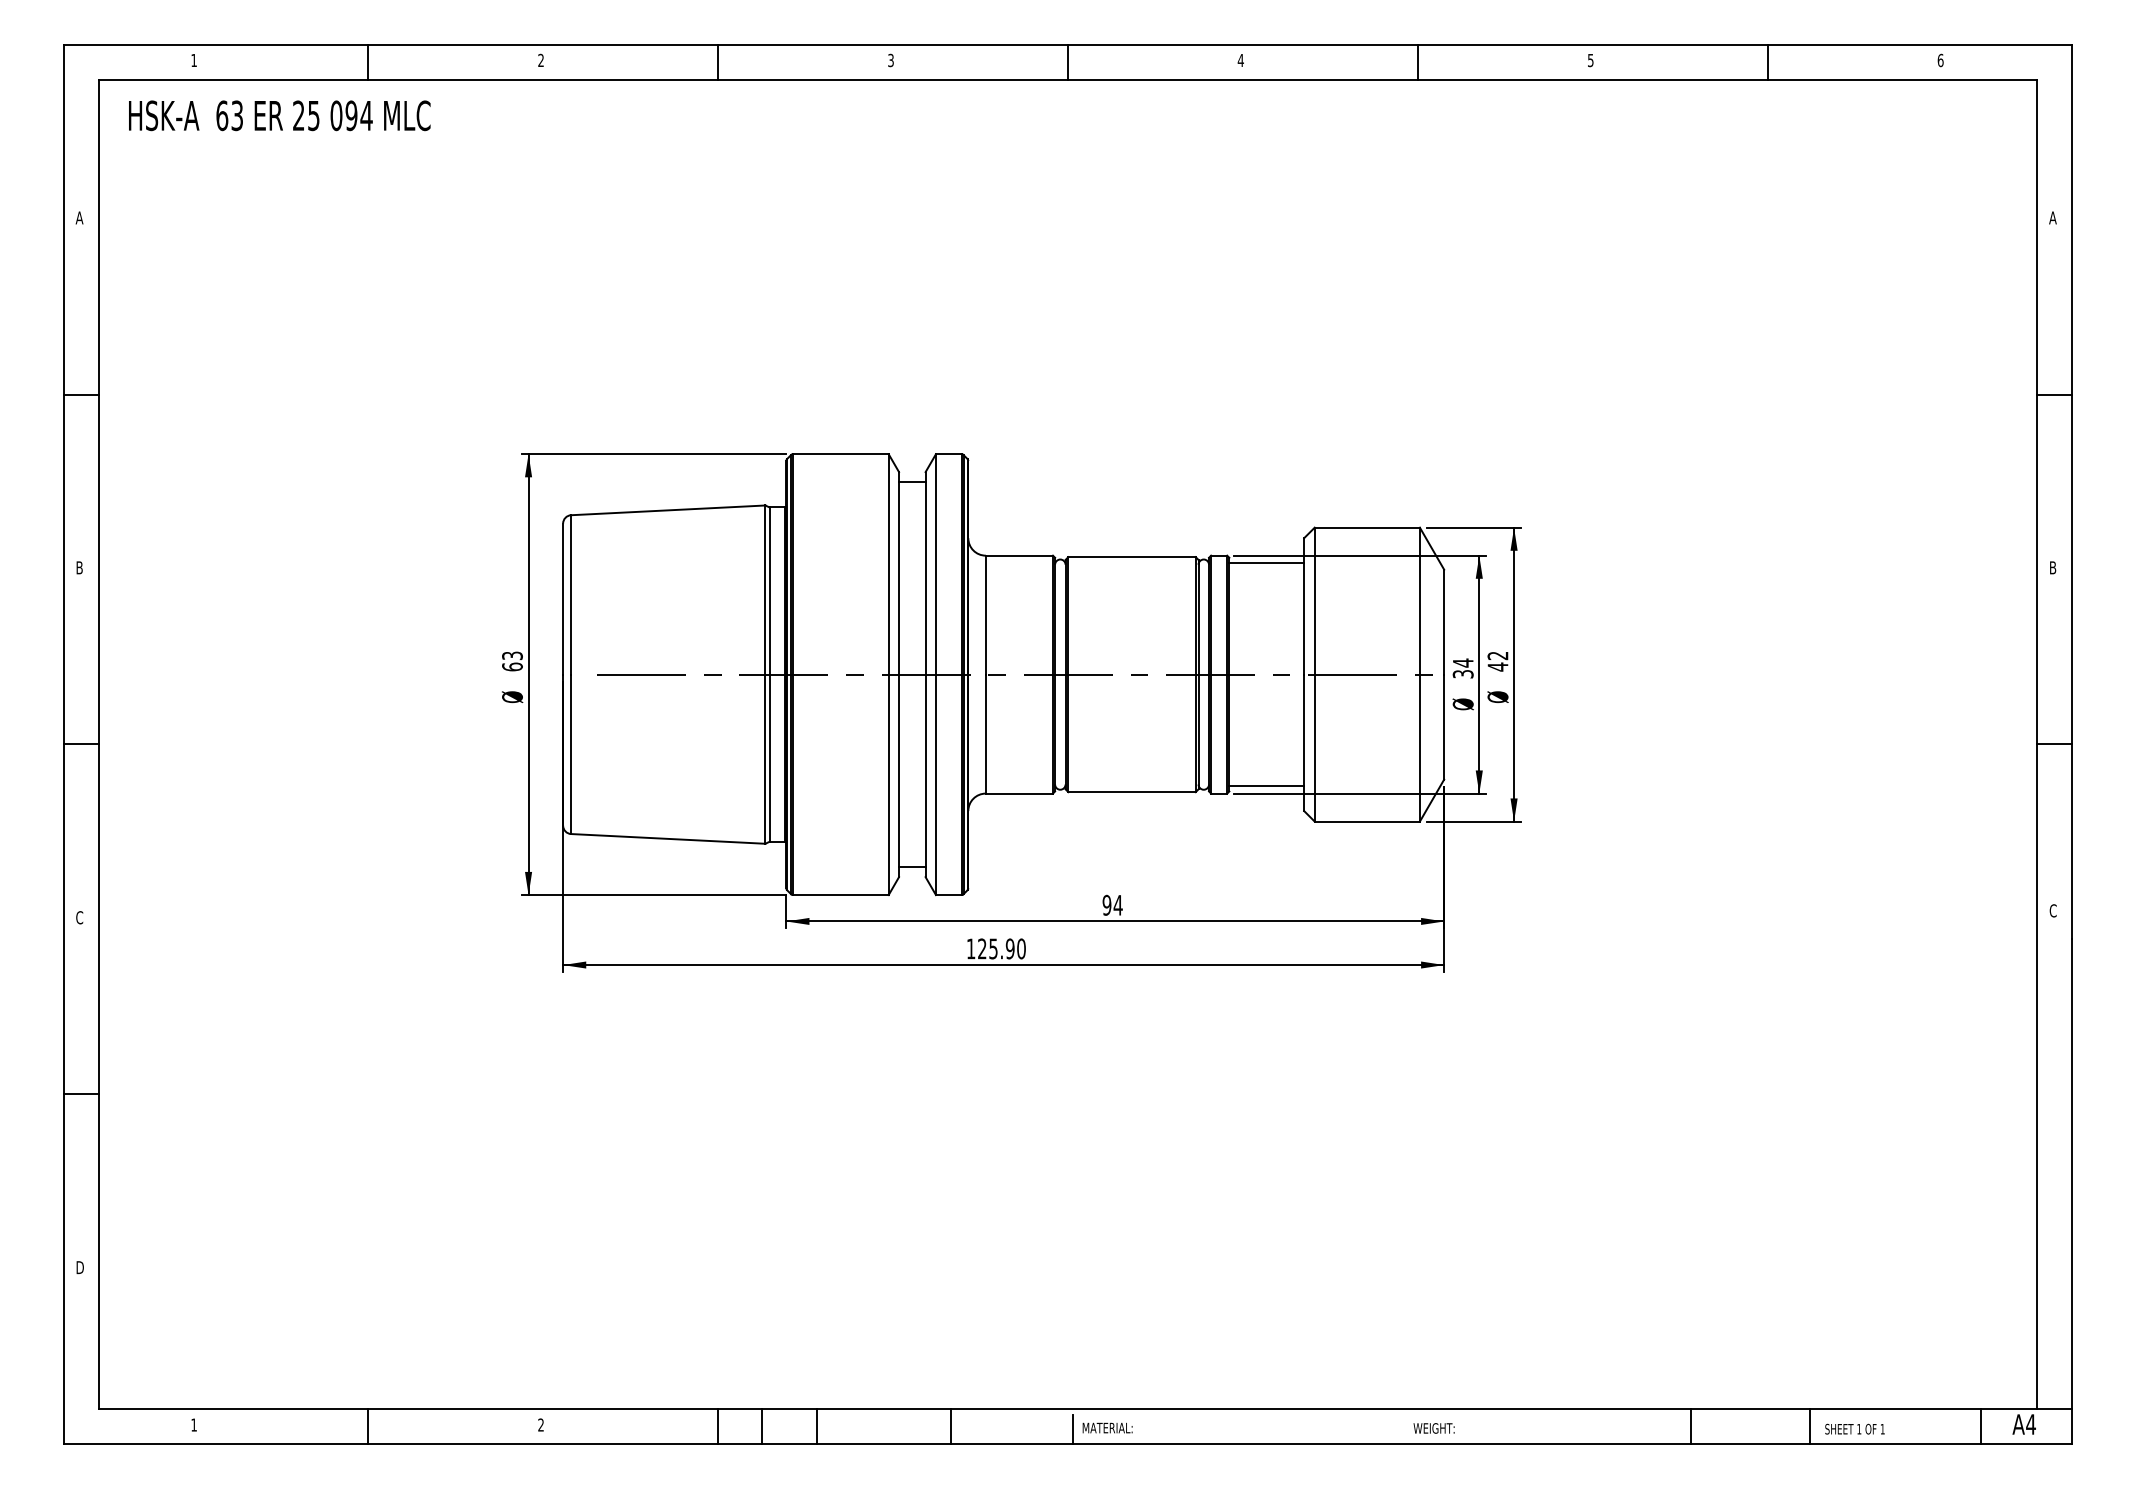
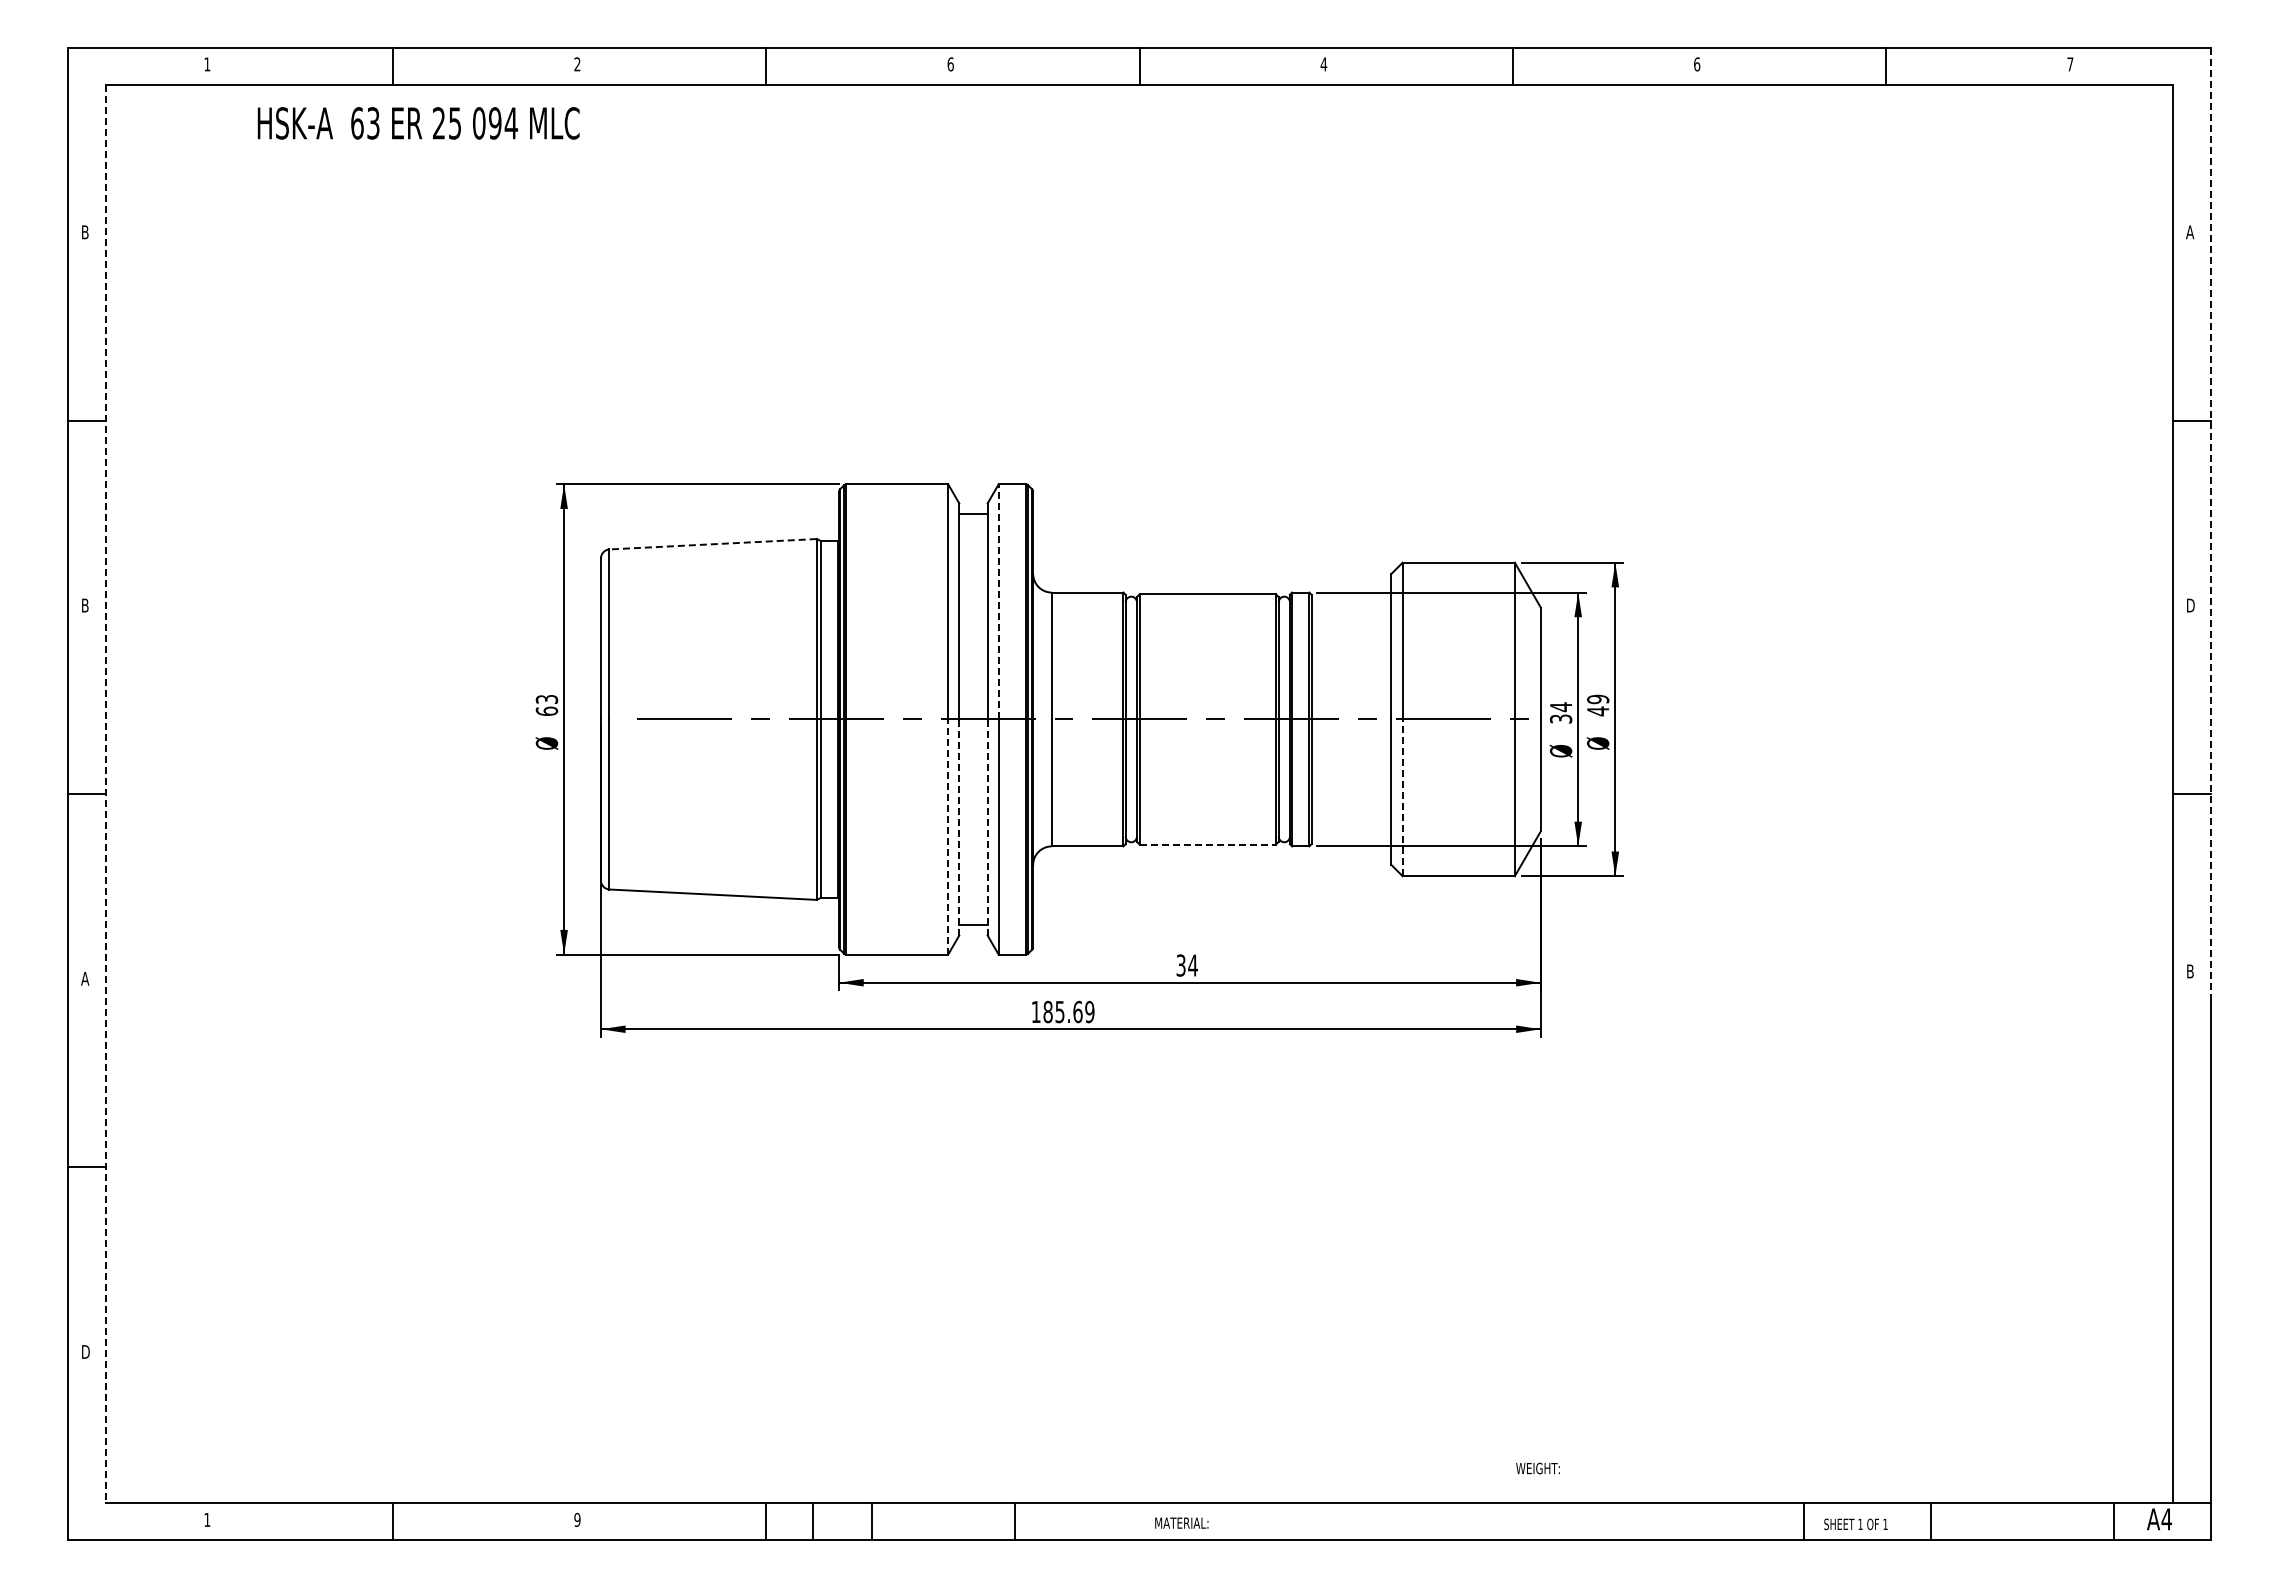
text: (890, 60) -> (950, 64), 3 -> 6
text: (1591, 60) -> (1697, 64), 5 -> 6
text: (1940, 60) -> (2070, 64), 6 -> 7
text: (279, 115) -> (418, 123), moved
text: (79, 218) -> (85, 232), A -> B
line: (2072, 491) -> (2210, 524), solid -> dashed
line: (668, 510) -> (713, 544), solid -> dashed
line: (1266, 563) -> (1351, 600), removed
line: (935, 564) -> (998, 601), solid -> dashed
text: (2054, 567) -> (2191, 605), B -> D
text: (1498, 655) -> (1598, 699), 42 -> 49
line: (98, 744) -> (105, 794), solid -> dashed
line: (1314, 747) -> (1402, 797), solid -> dashed
line: (899, 774) -> (959, 826), solid -> dashed
line: (925, 774) -> (987, 826), solid -> dashed
line: (888, 785) -> (948, 837), solid -> dashed
line: (1266, 786) -> (1351, 838), removed
line: (1131, 791) -> (1207, 844), solid -> dashed
text: (1106, 905) -> (1180, 965), 94 -> 34
text: (2053, 910) -> (2190, 971), C -> B
text: (79, 917) -> (85, 978), C -> A
text: (1001, 948) -> (1068, 1011), 125.90 -> 185.69
text: (541, 1425) -> (577, 1520), 2 -> 9
text: (1433, 1428) -> (1537, 1468), moved
line: (1072, 1429) -> (1144, 1524), removed
text: (1854, 1429) -> (1855, 1524), moved

